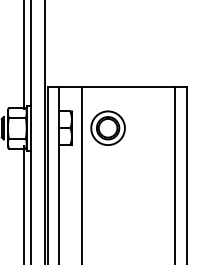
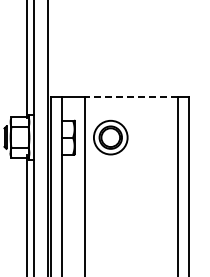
line: (128, 87) -> (131, 96), solid -> dashed

